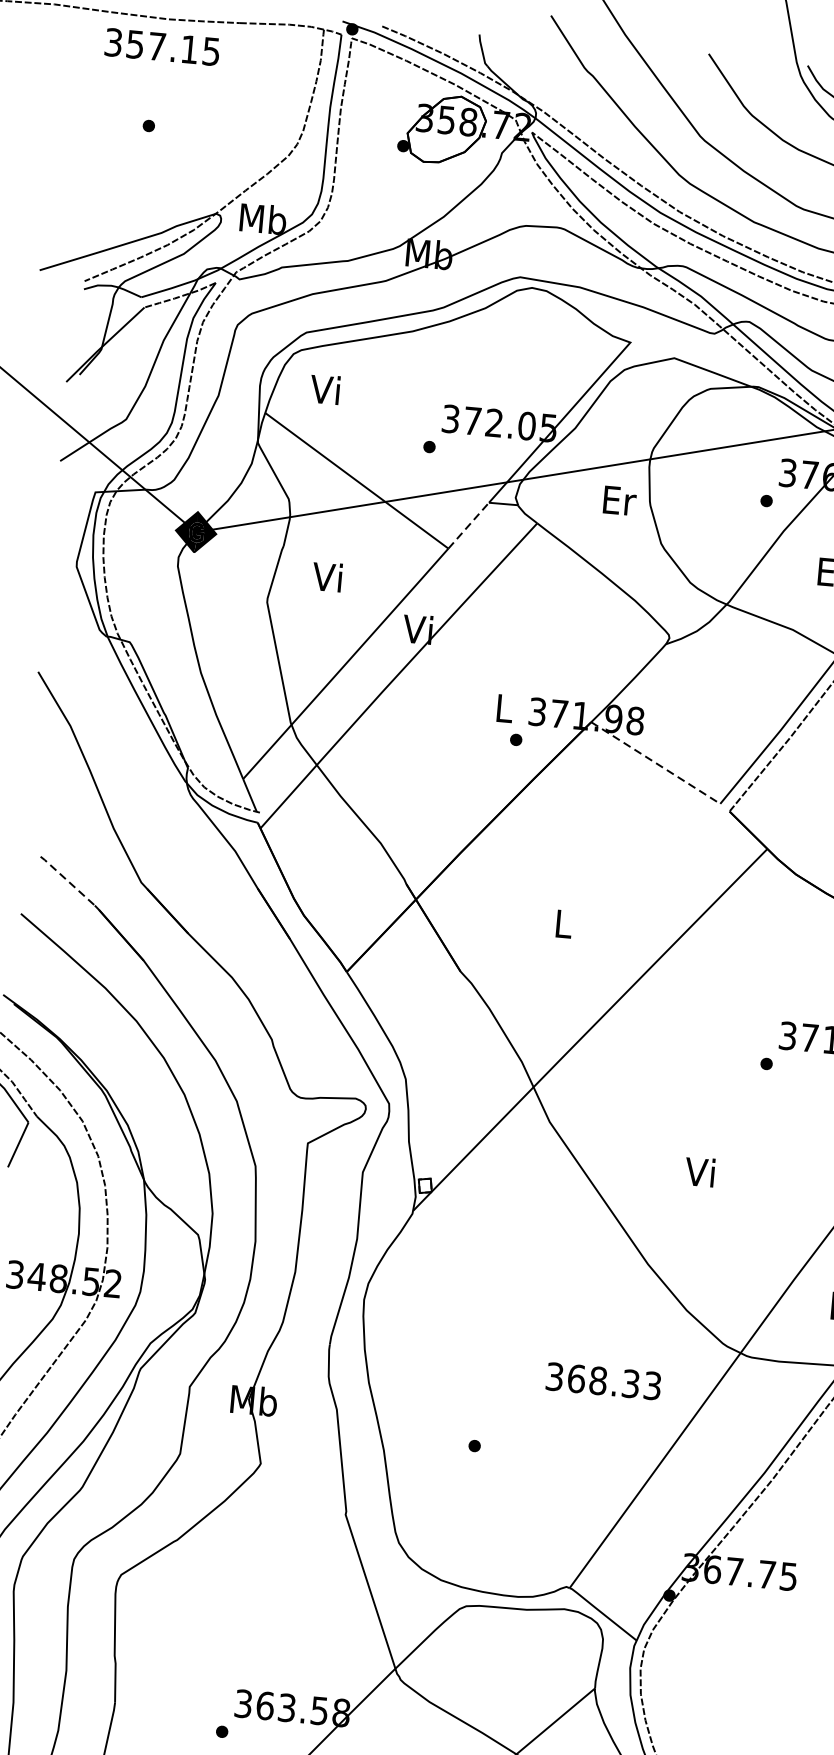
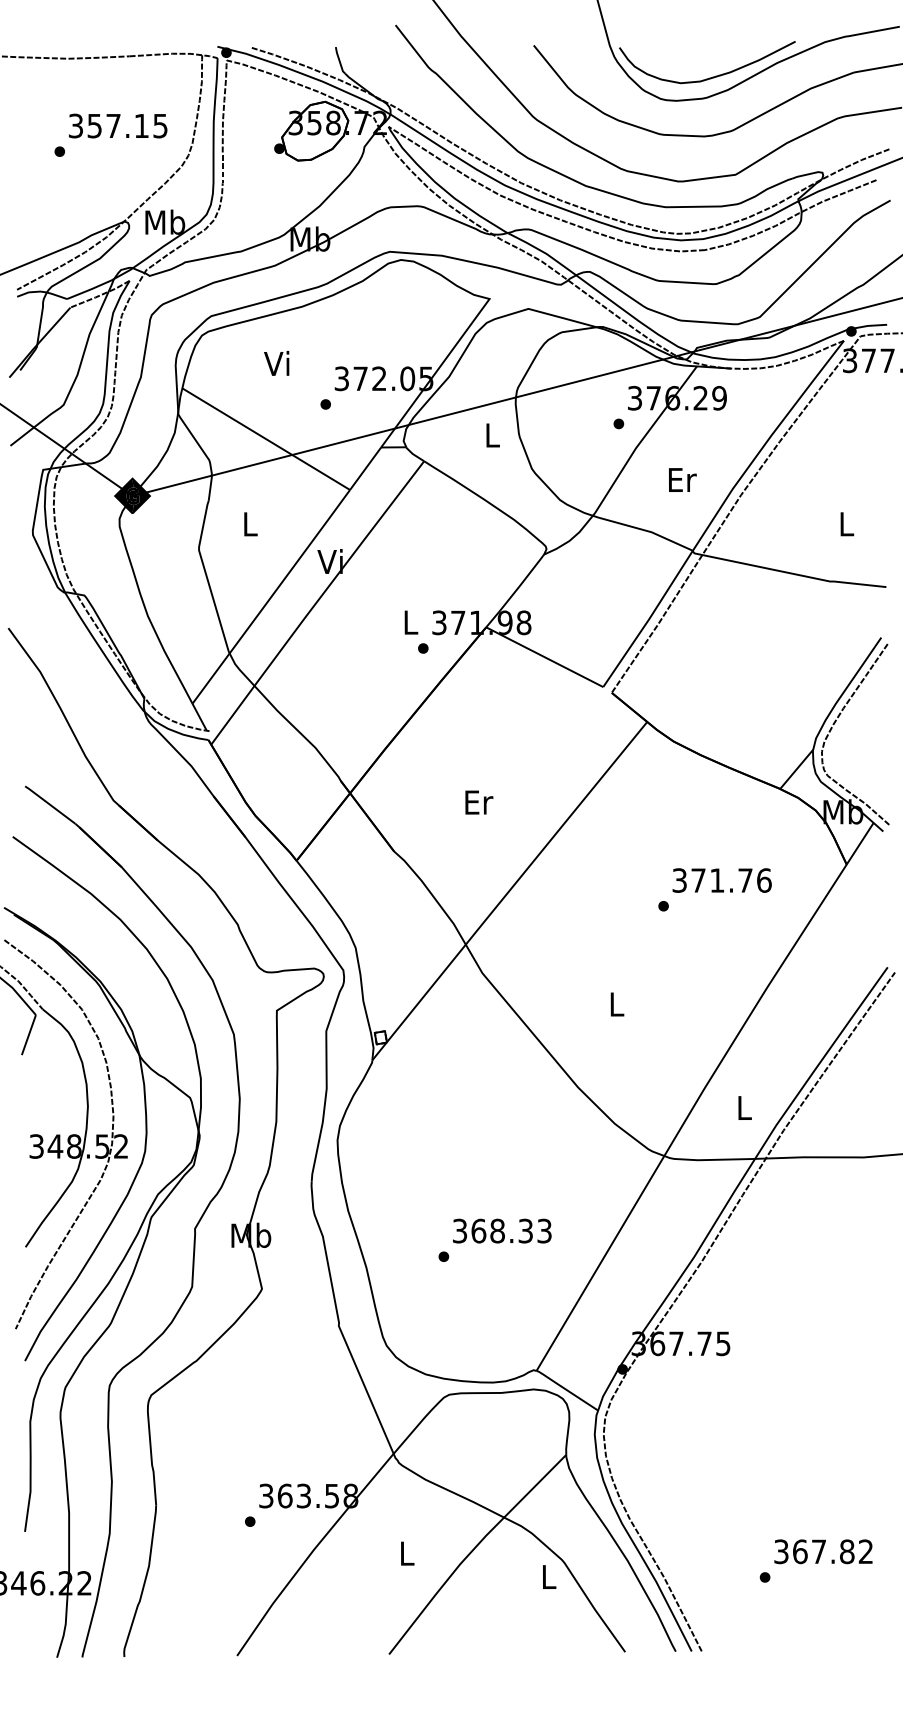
text: (162, 46) -> (118, 125), moved
text: (324, 389) -> (276, 363), moved
text: (620, 500) -> (493, 435), Er -> L
line: (468, 525) -> (365, 468), dashed -> solid
text: (326, 576) -> (247, 523), Vi -> L
line: (655, 763) -> (544, 657), dashed -> solid
line: (68, 880) -> (50, 804), dashed -> solid
text: (564, 924) -> (479, 802), L -> Er
text: (699, 1171) -> (614, 1003), Vi -> L
text: (604, 1380) -> (502, 1230), moved

